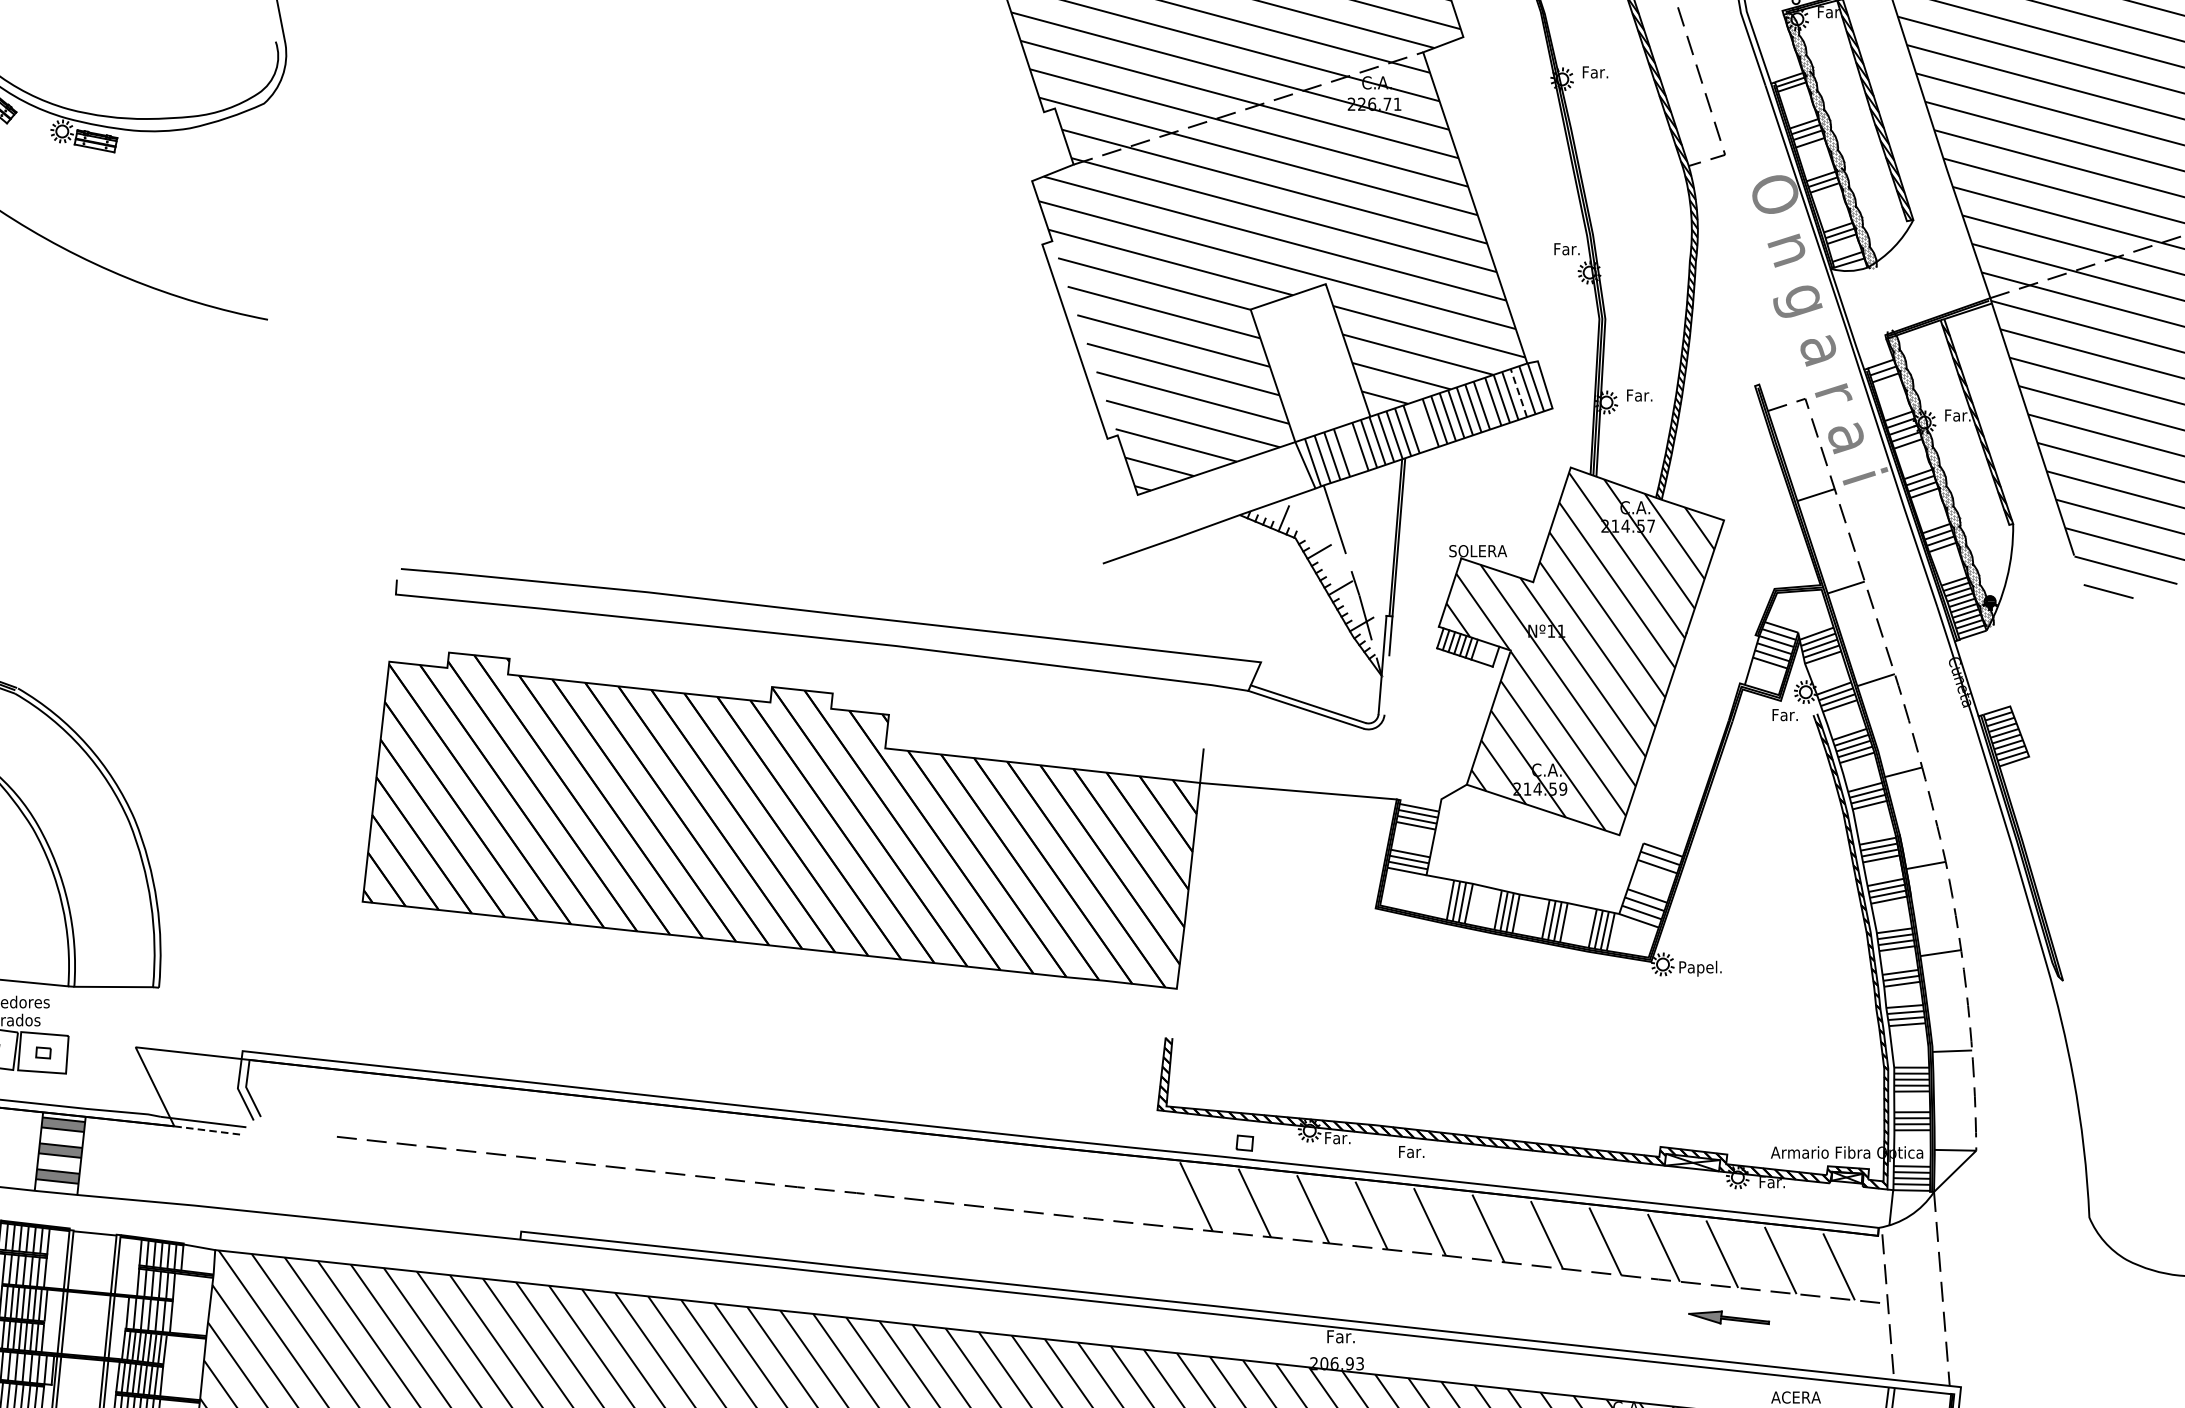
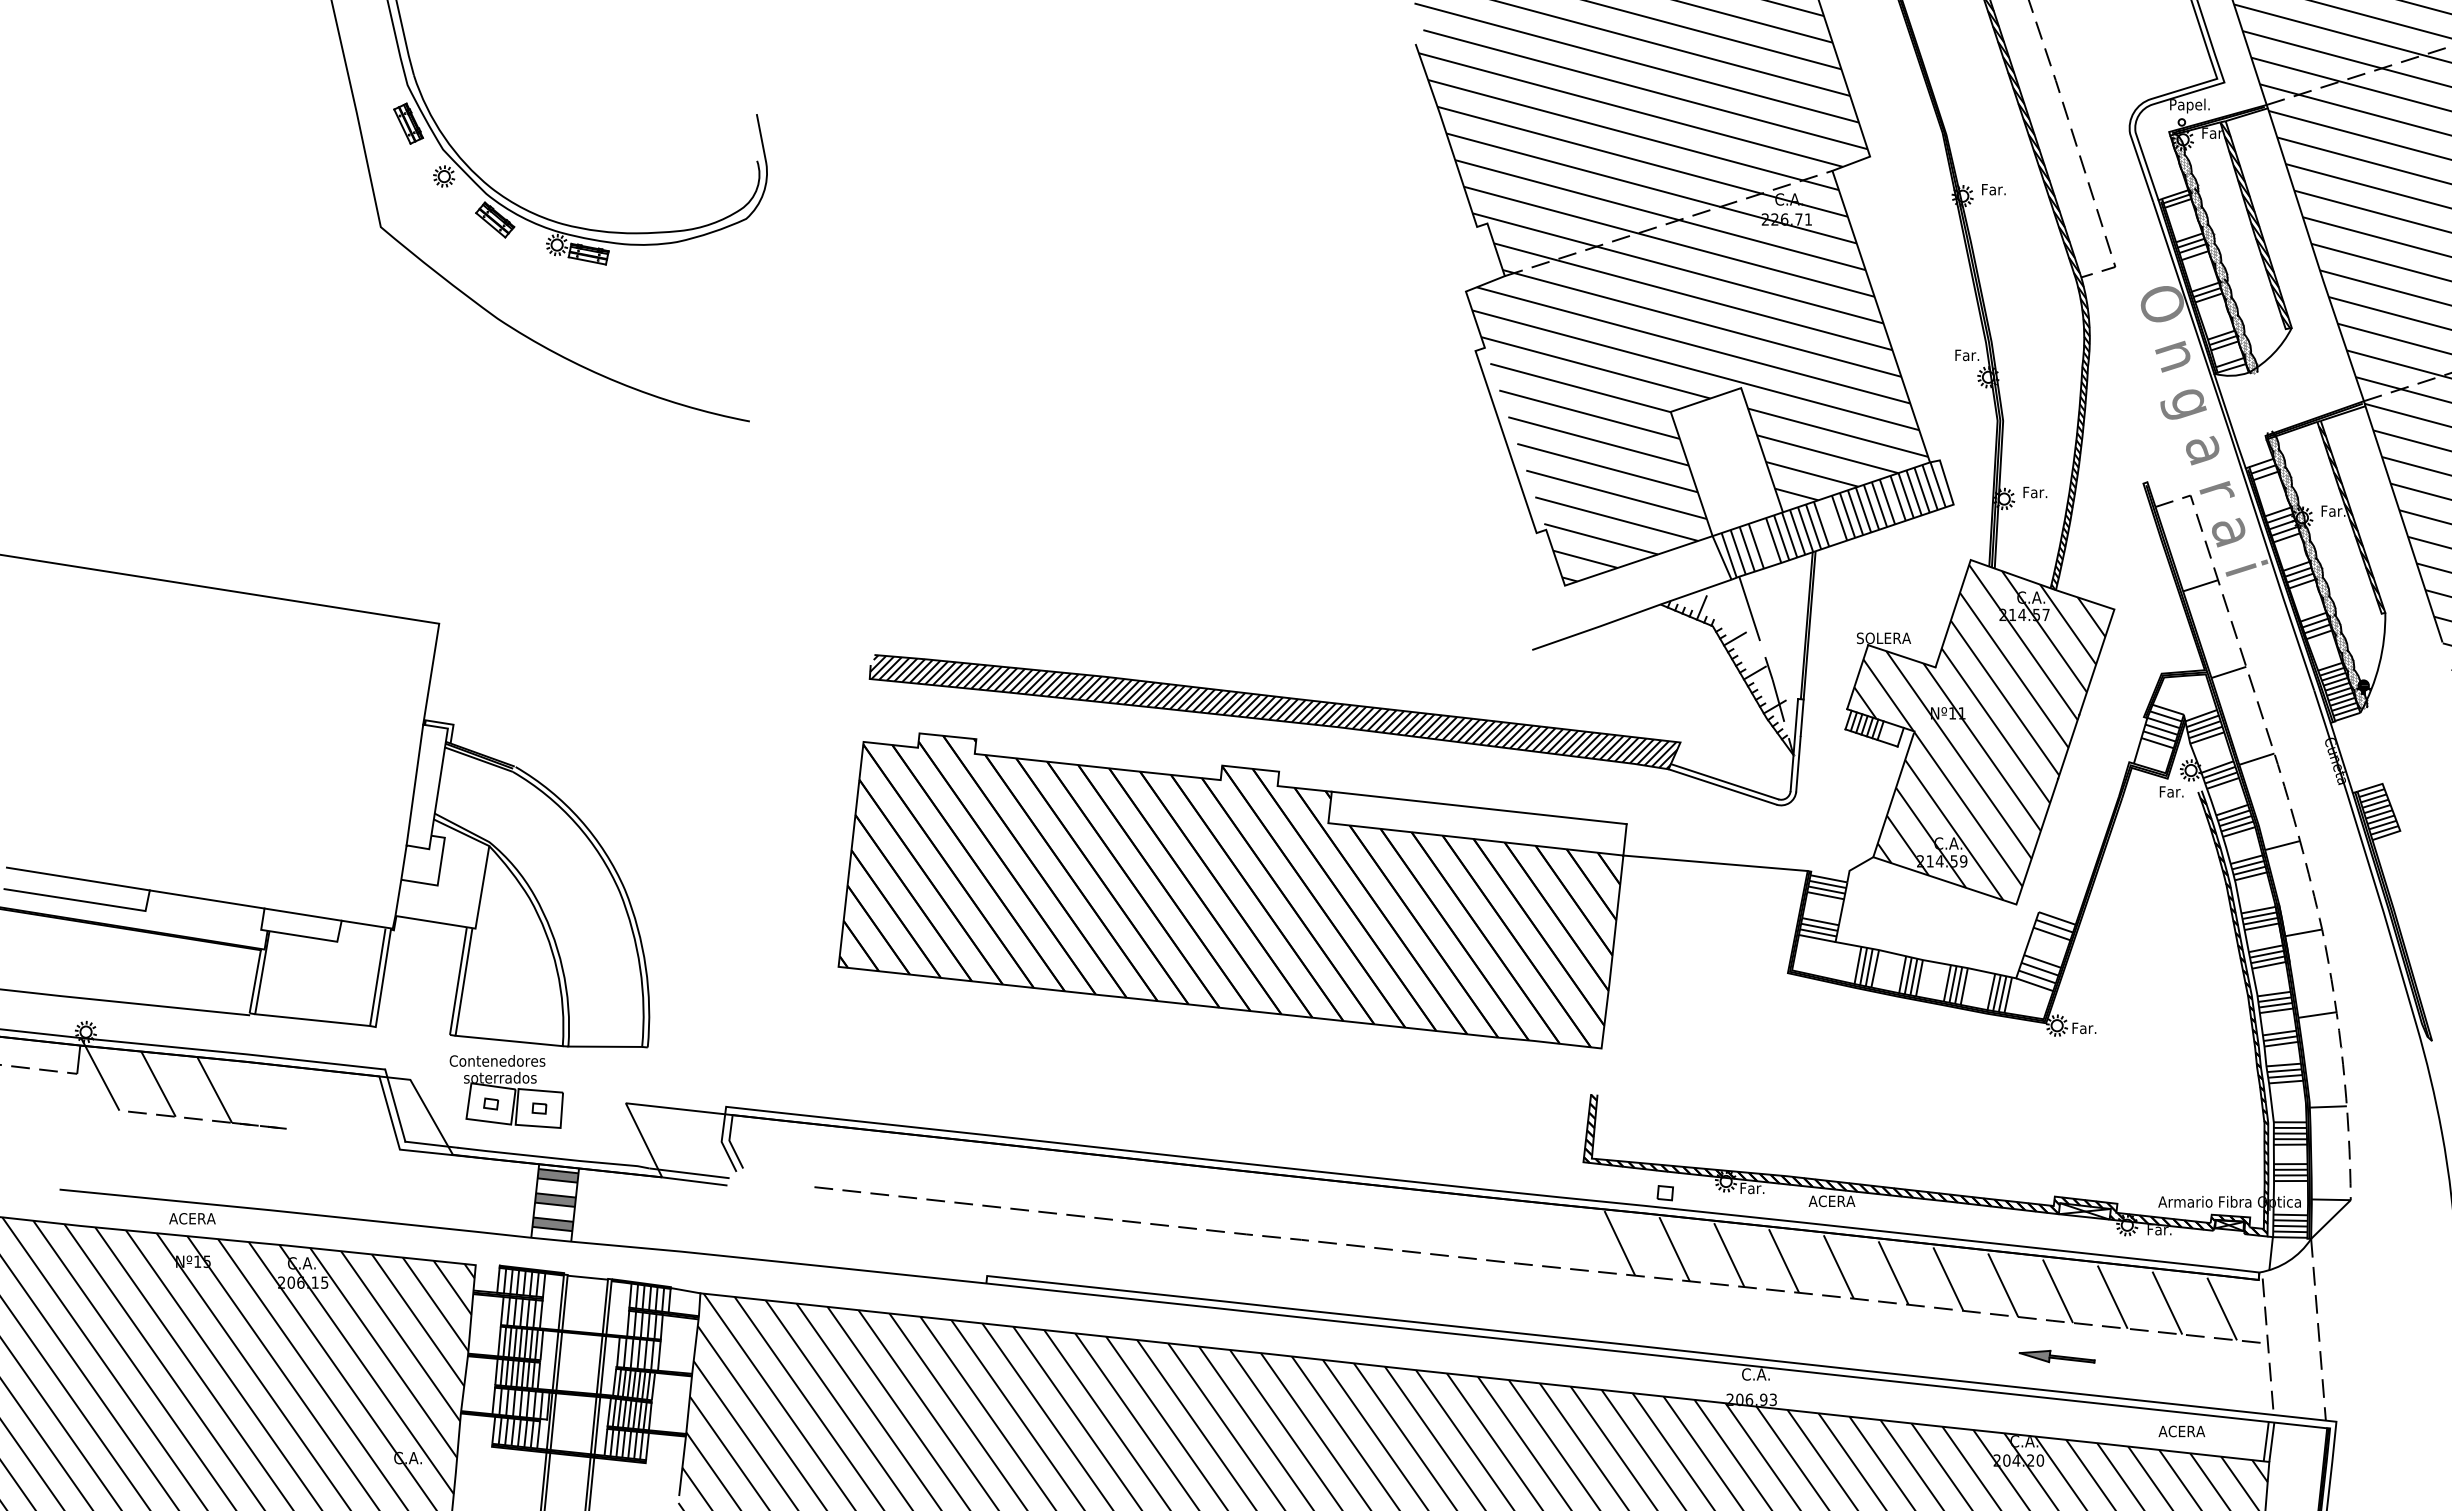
line: (1519, 393) -> (1922, 490), dashed -> solid
hatch: (826, 629) -> (1273, 711), added
line: (1386, 684) -> (1798, 763), added
line: (1045, 731) -> (1478, 807), added
text: (1701, 968) -> (2093, 1029), Papel. -> Far.
line: (208, 1130) -> (694, 1181), dashed -> solid
text: (1422, 1152) -> (1831, 1201), Far. -> ACERA
part: (1728, 1317) -> (2056, 1356), moved
text: (1341, 1336) -> (1755, 1374), Far. -> C.A.

